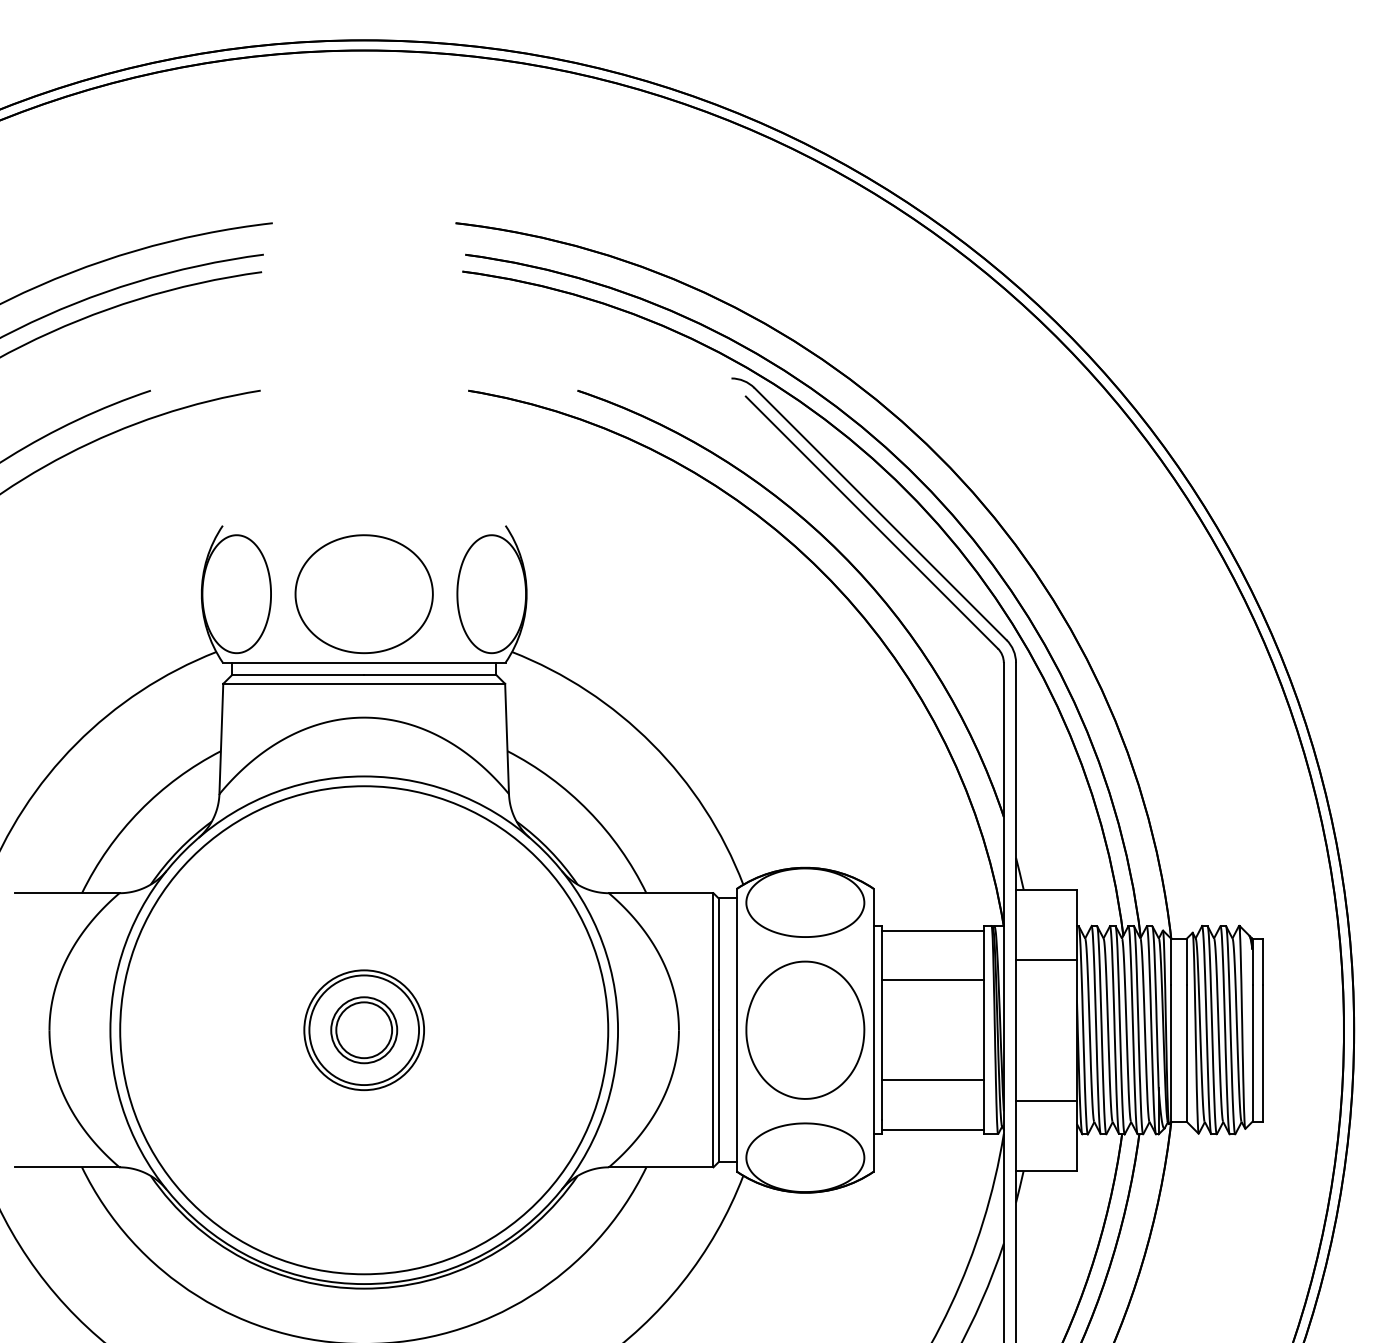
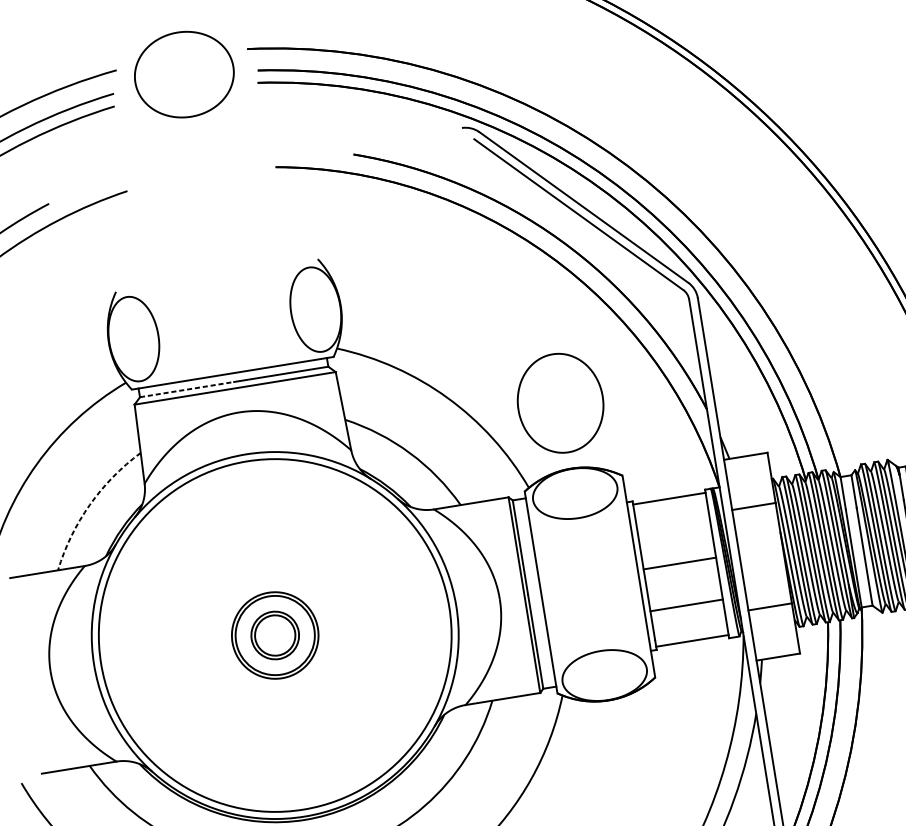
part: (363, 594) -> (183, 74), moved
line: (298, 674) -> (187, 389), solid -> dashed
arc: (139, 810) -> (89, 504), solid -> dashed
line: (932, 980) -> (679, 563), moved
part: (805, 1029) -> (560, 402), moved

